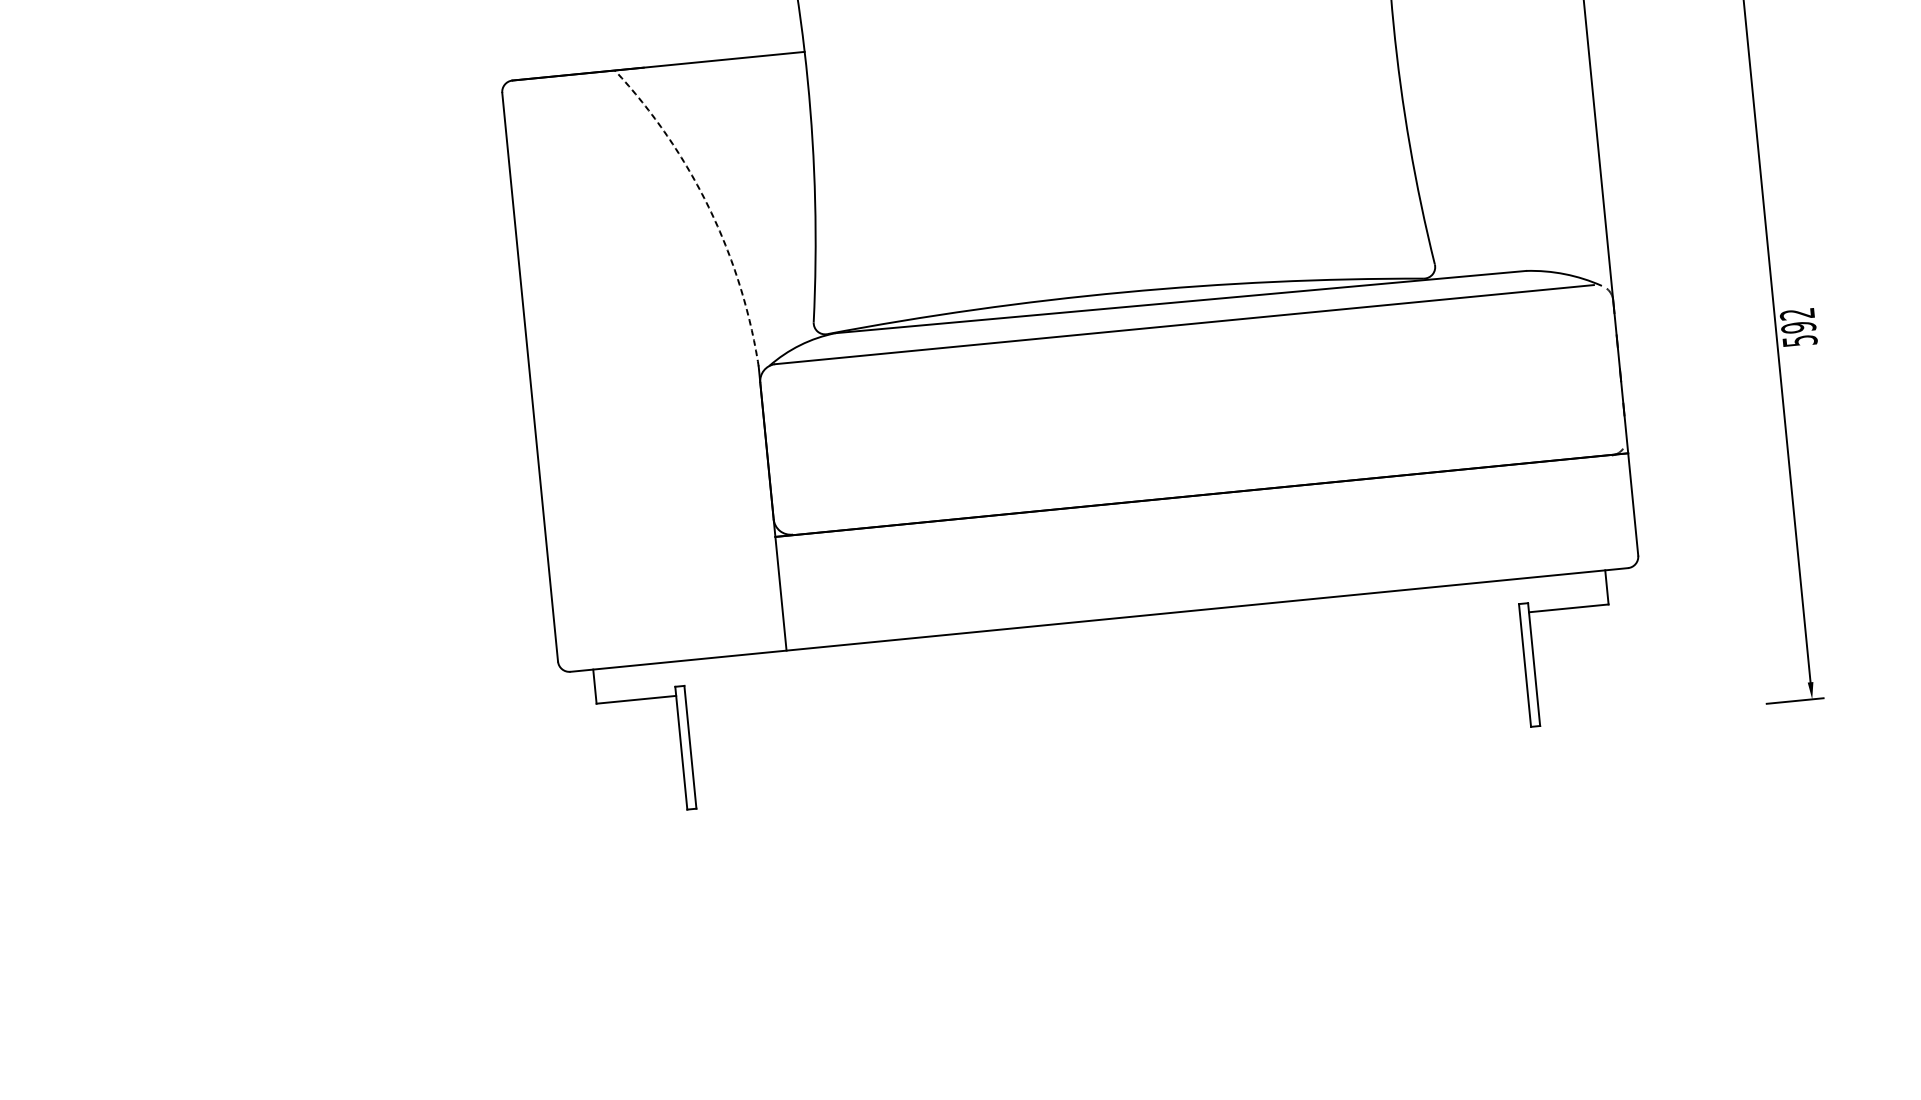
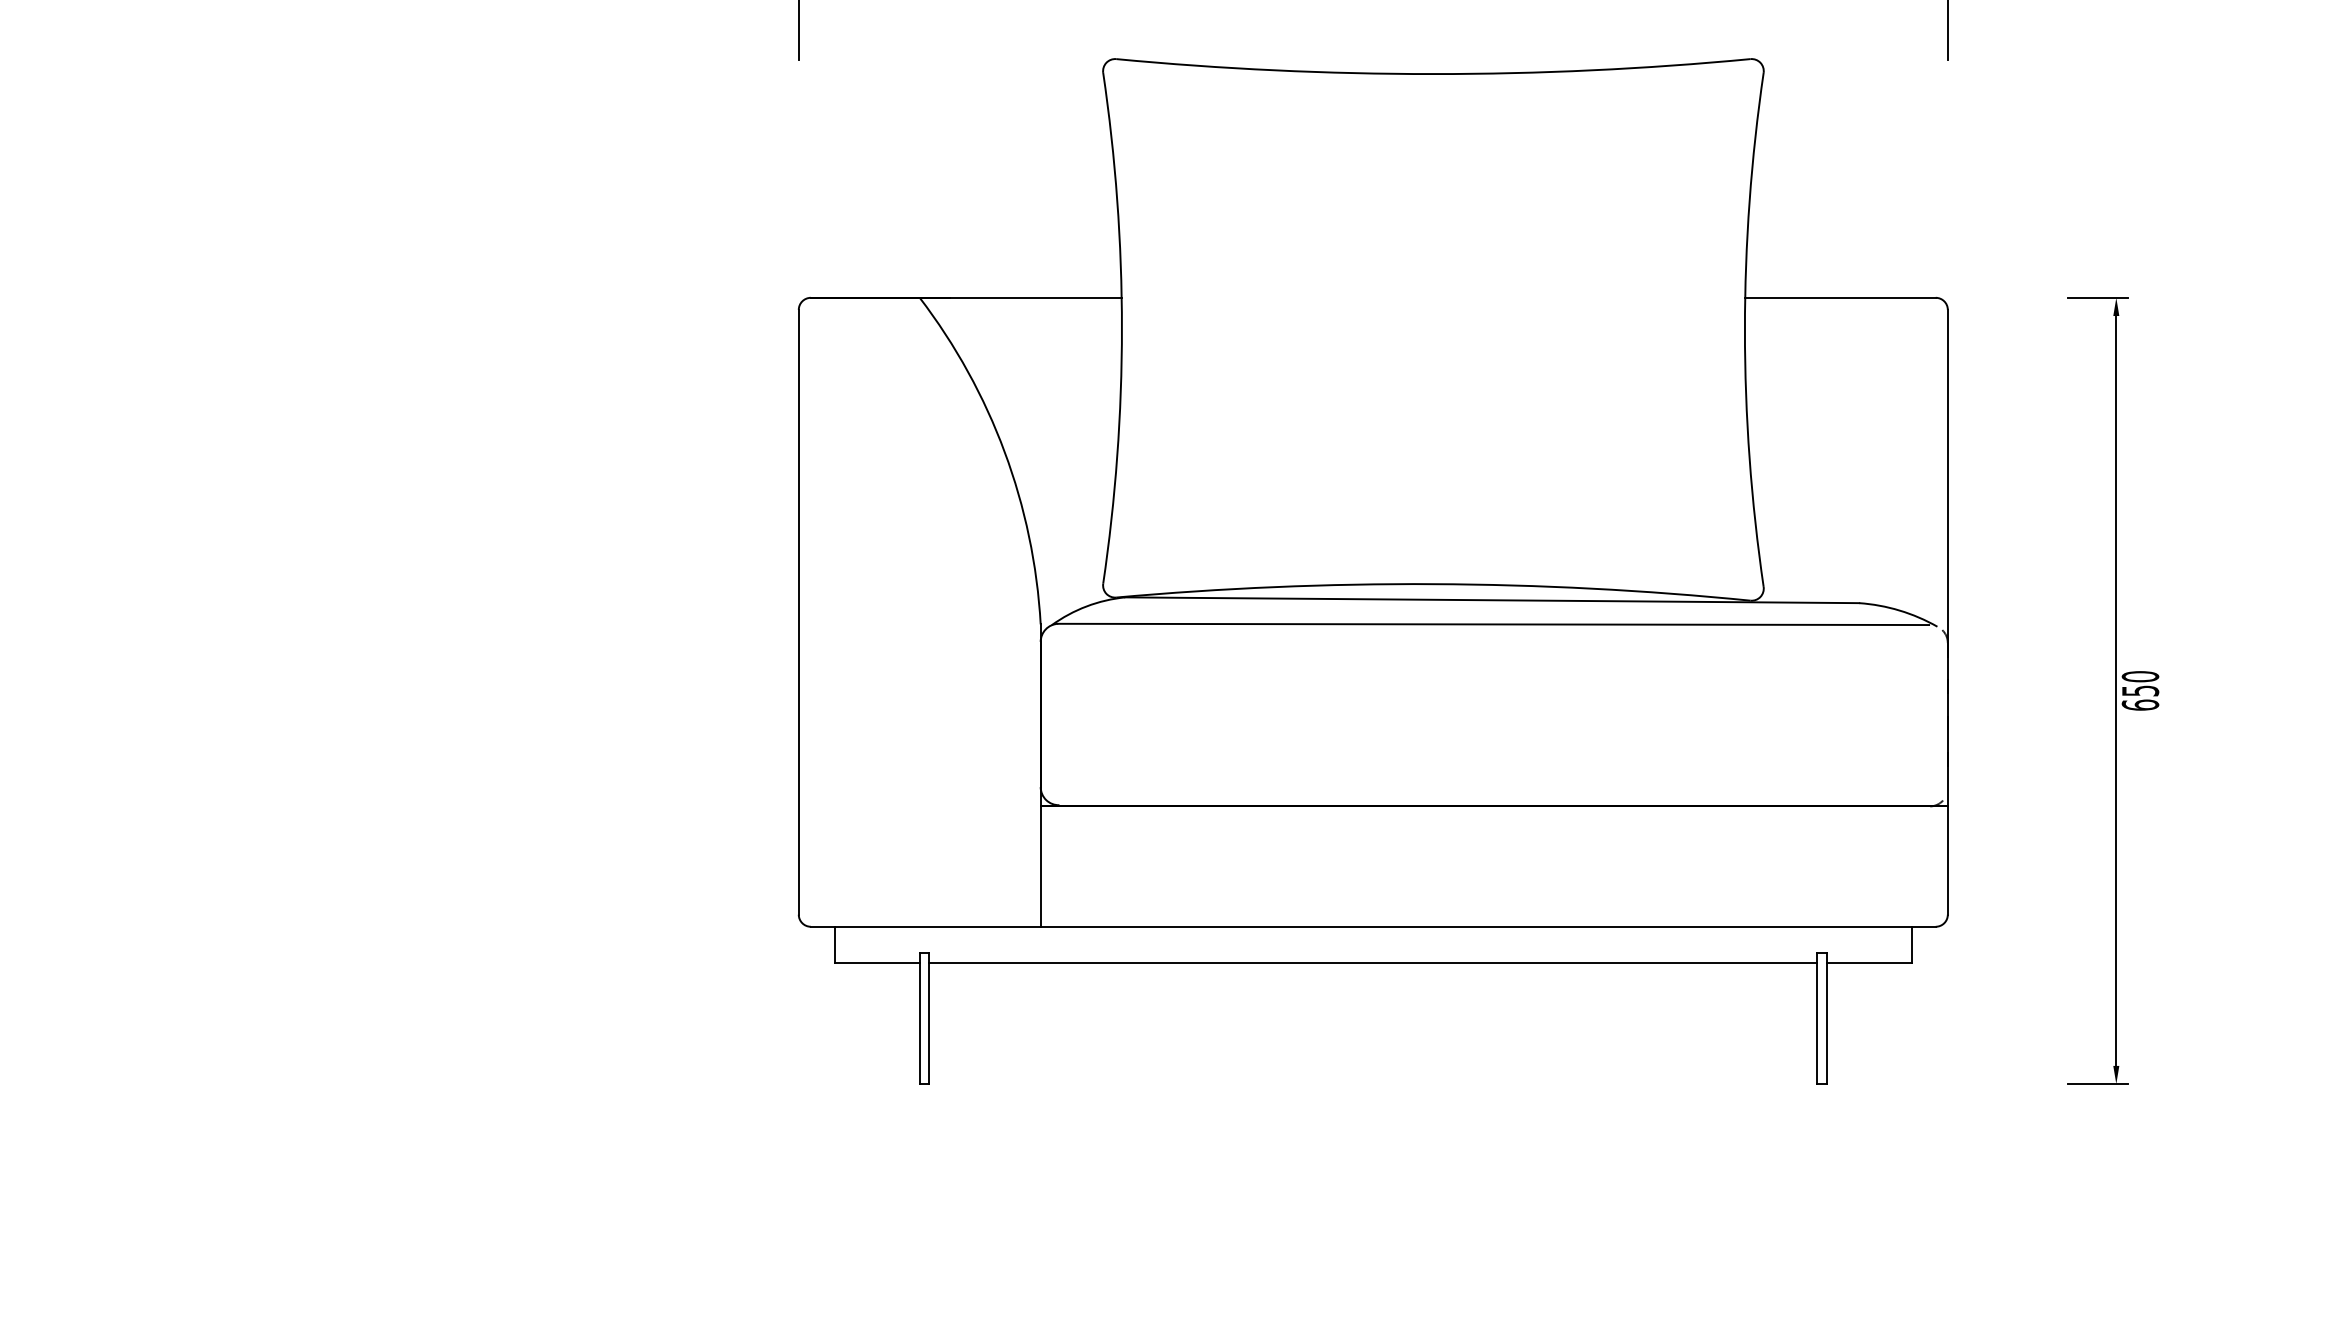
arc: (708, 208) -> (1004, 452), dashed -> solid
text: (1798, 327) -> (2140, 690), 592 -> 650
line: (1102, 654) -> (1373, 963), added

